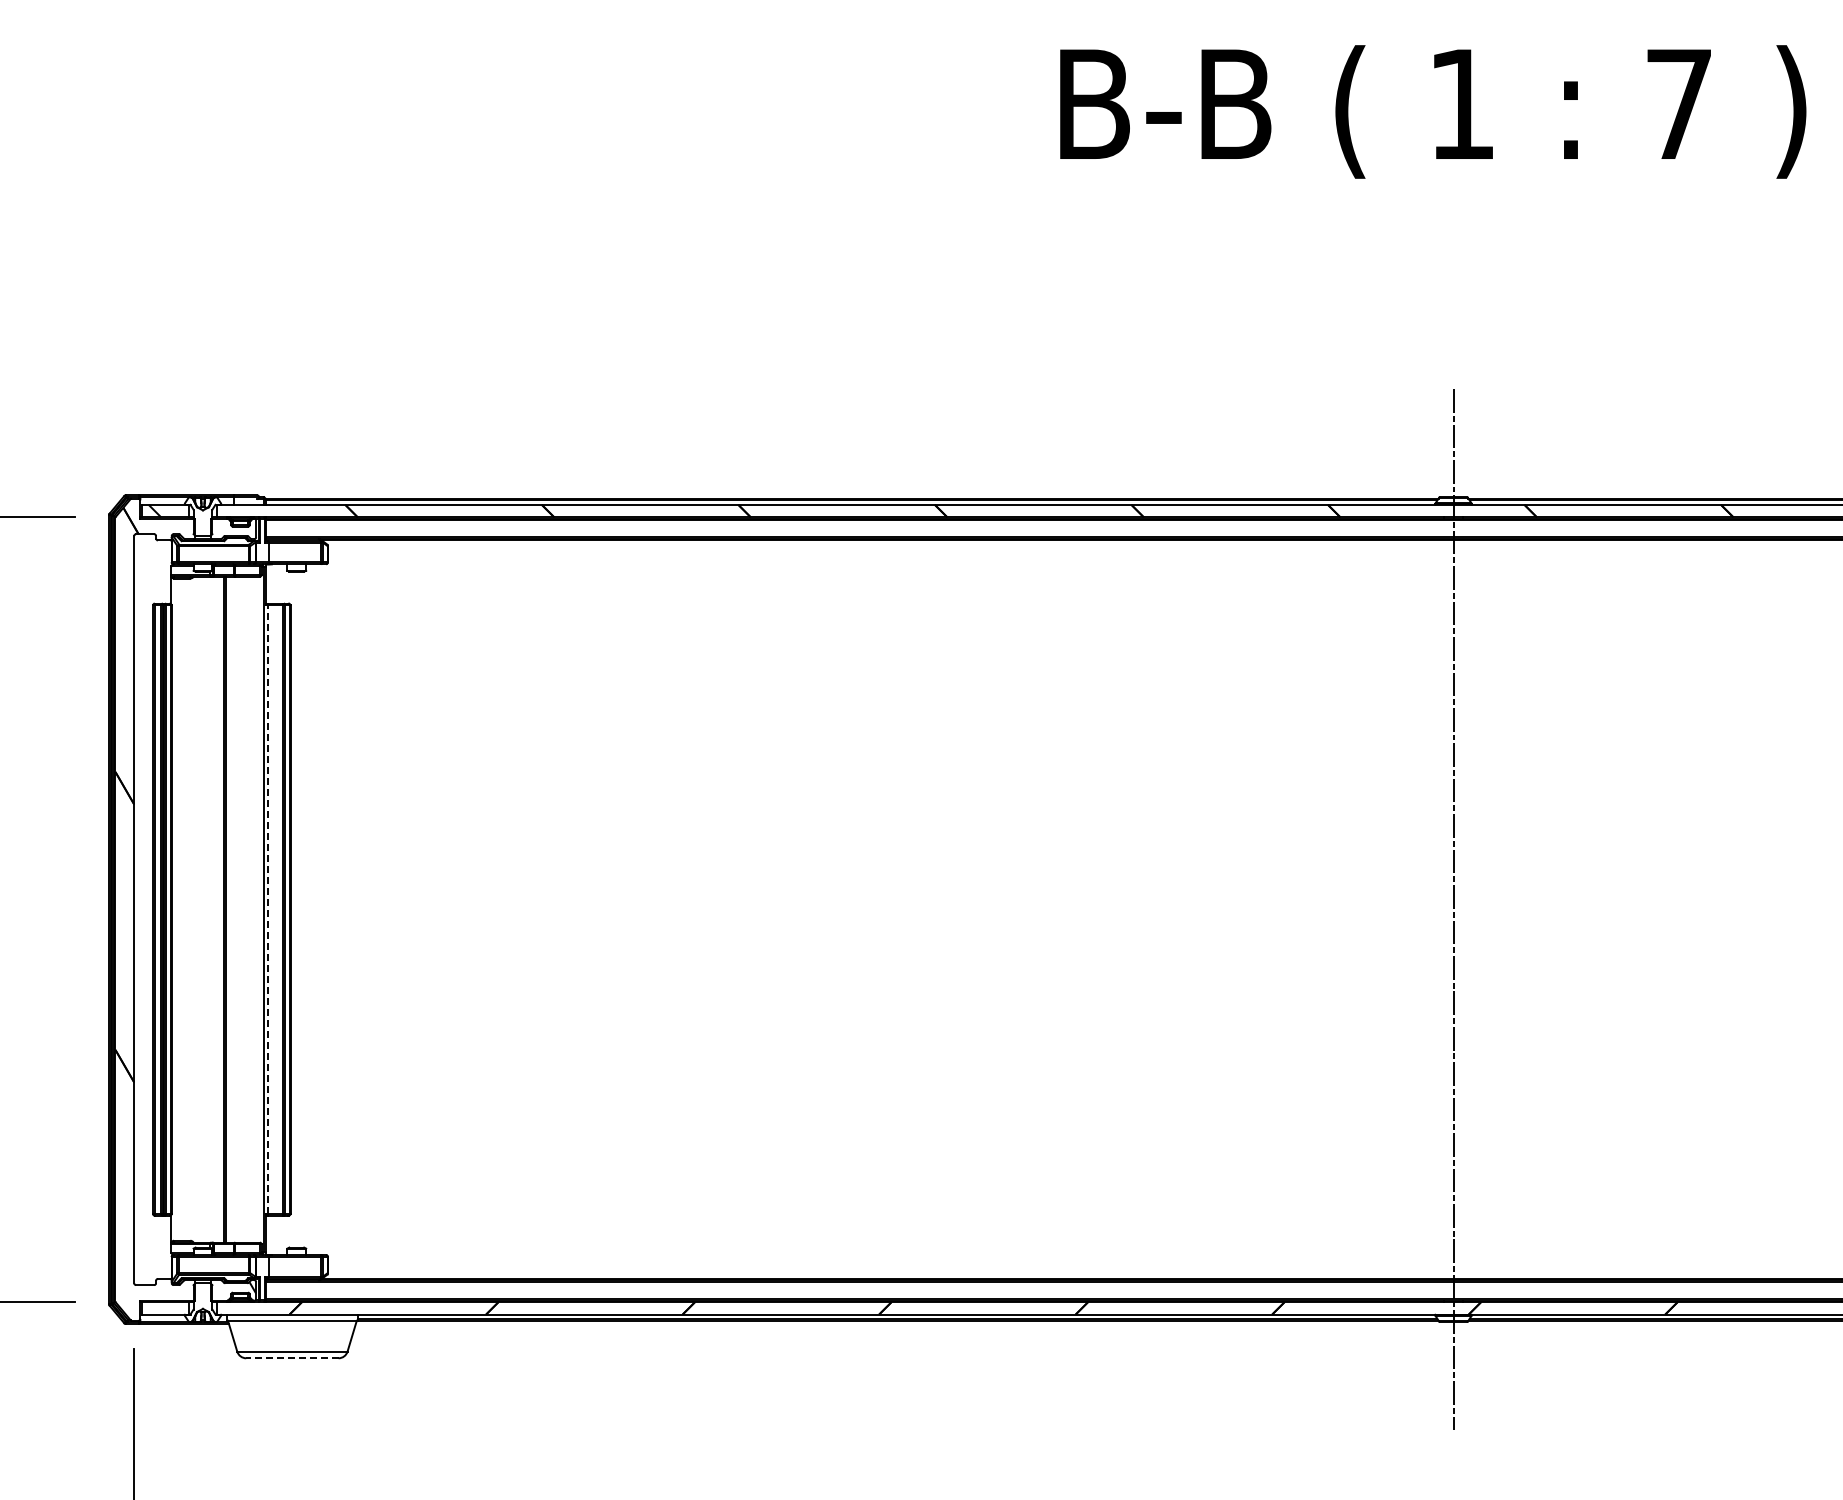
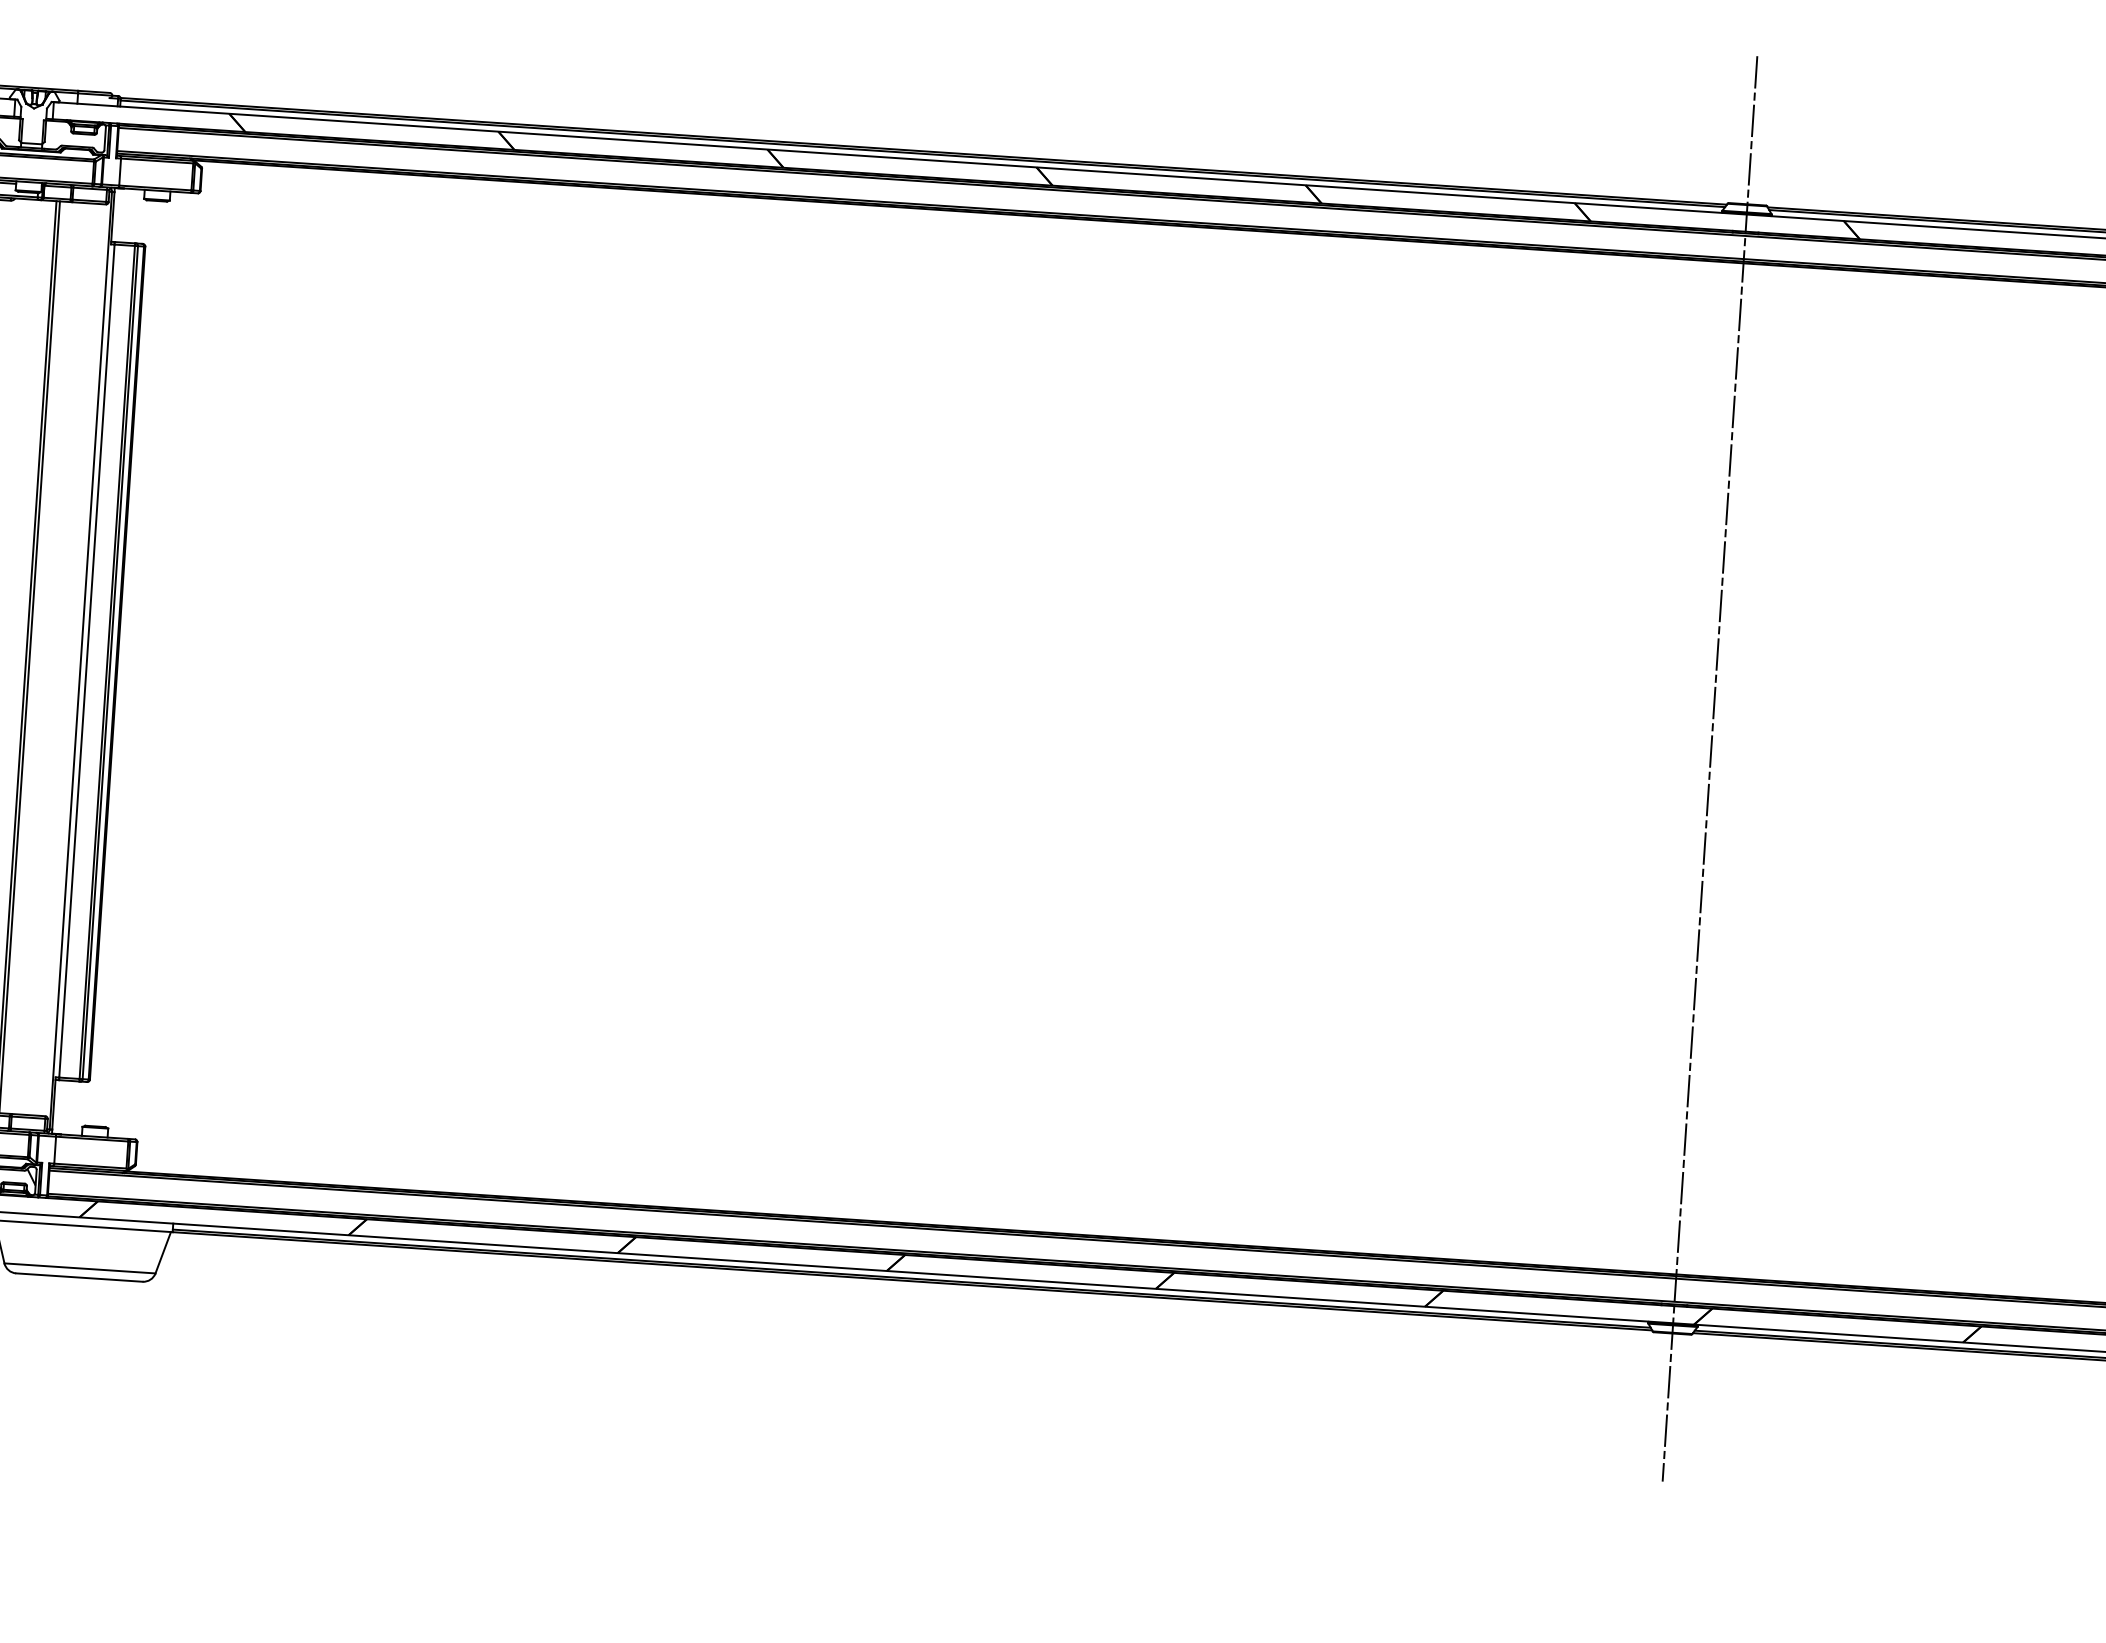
line: (268, 909) -> (87, 660), dashed -> solid
line: (291, 1358) -> (78, 1277), dashed -> solid

